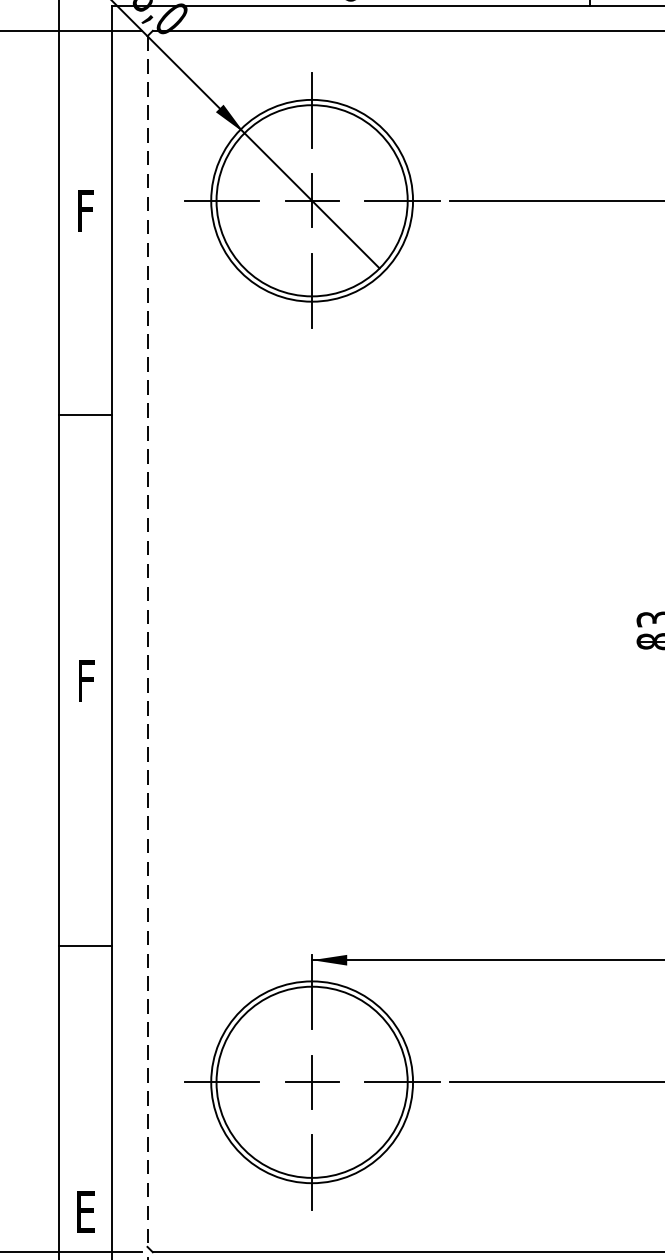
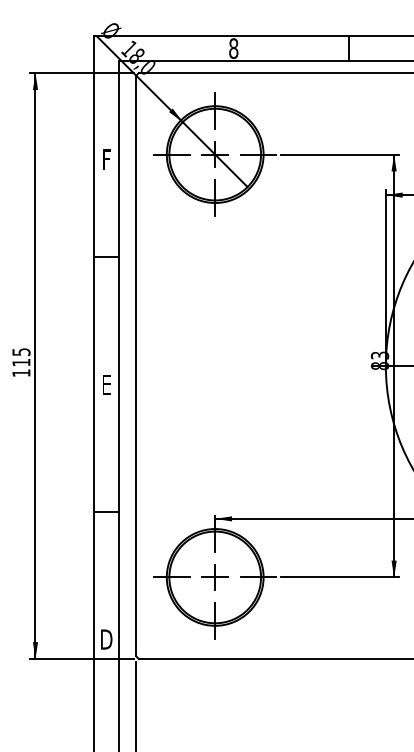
line: (148, 642) -> (136, 366), dashed -> solid
text: (87, 682) -> (107, 385), F -> E
text: (85, 1211) -> (106, 639), E -> D

